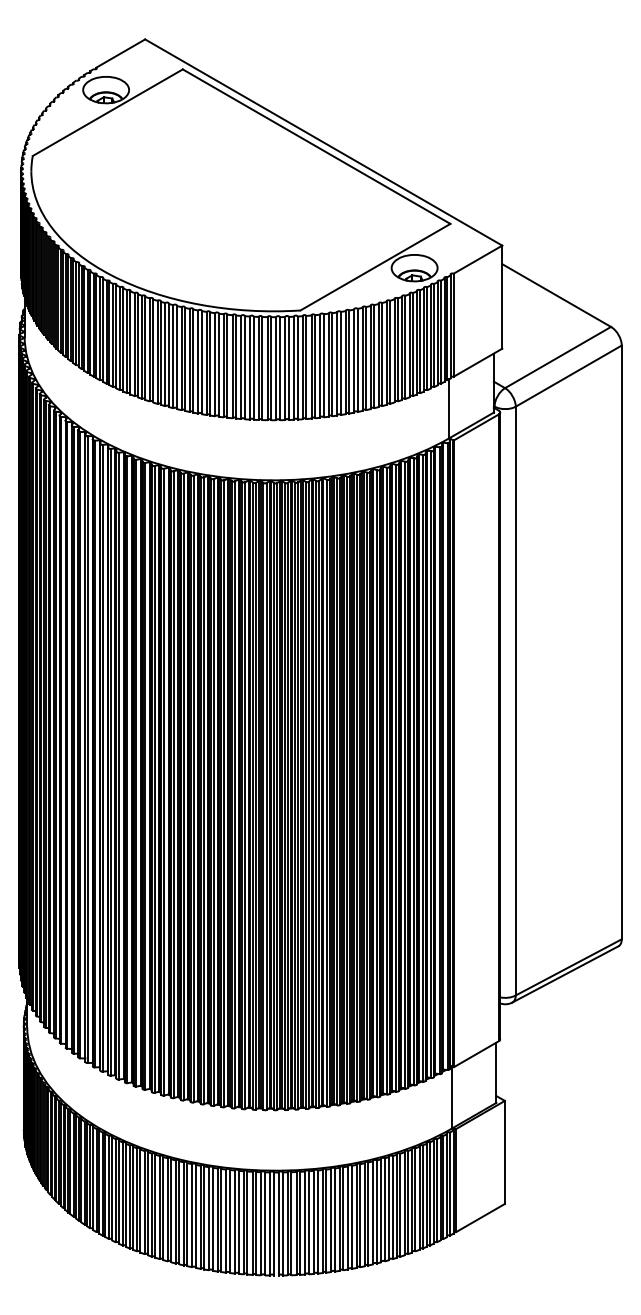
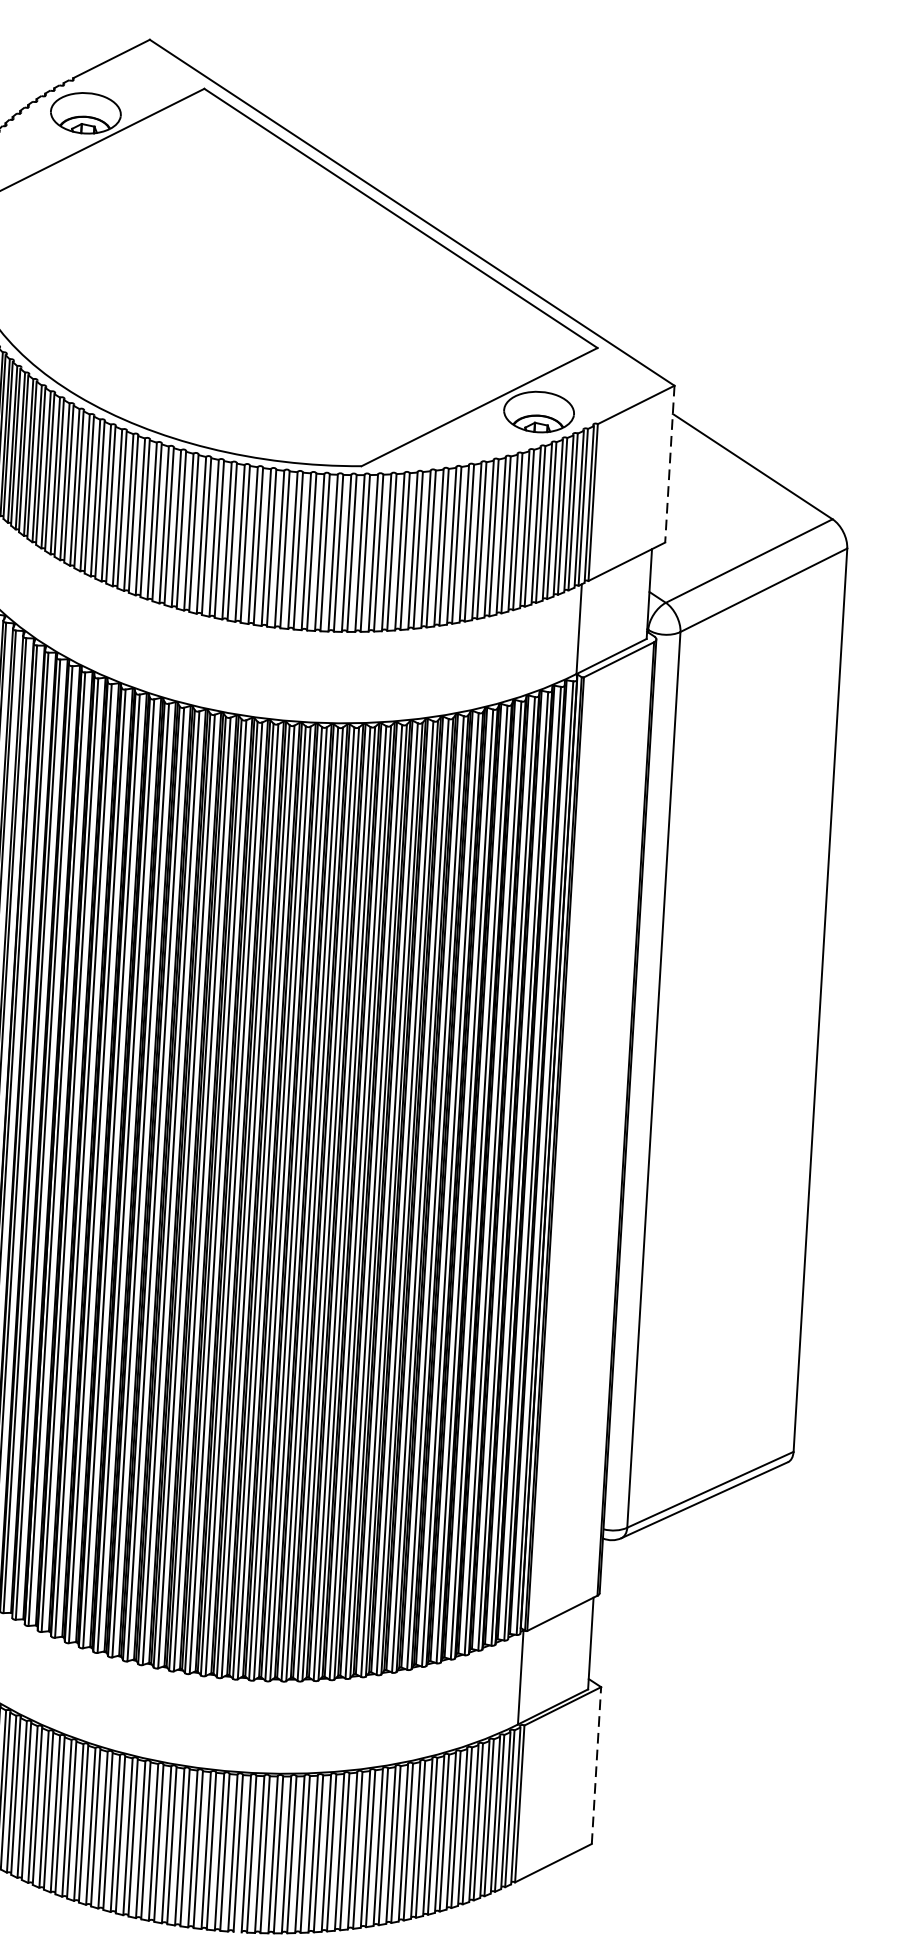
line: (502, 297) -> (670, 464), solid -> dashed
line: (504, 1152) -> (595, 1765), solid -> dashed

